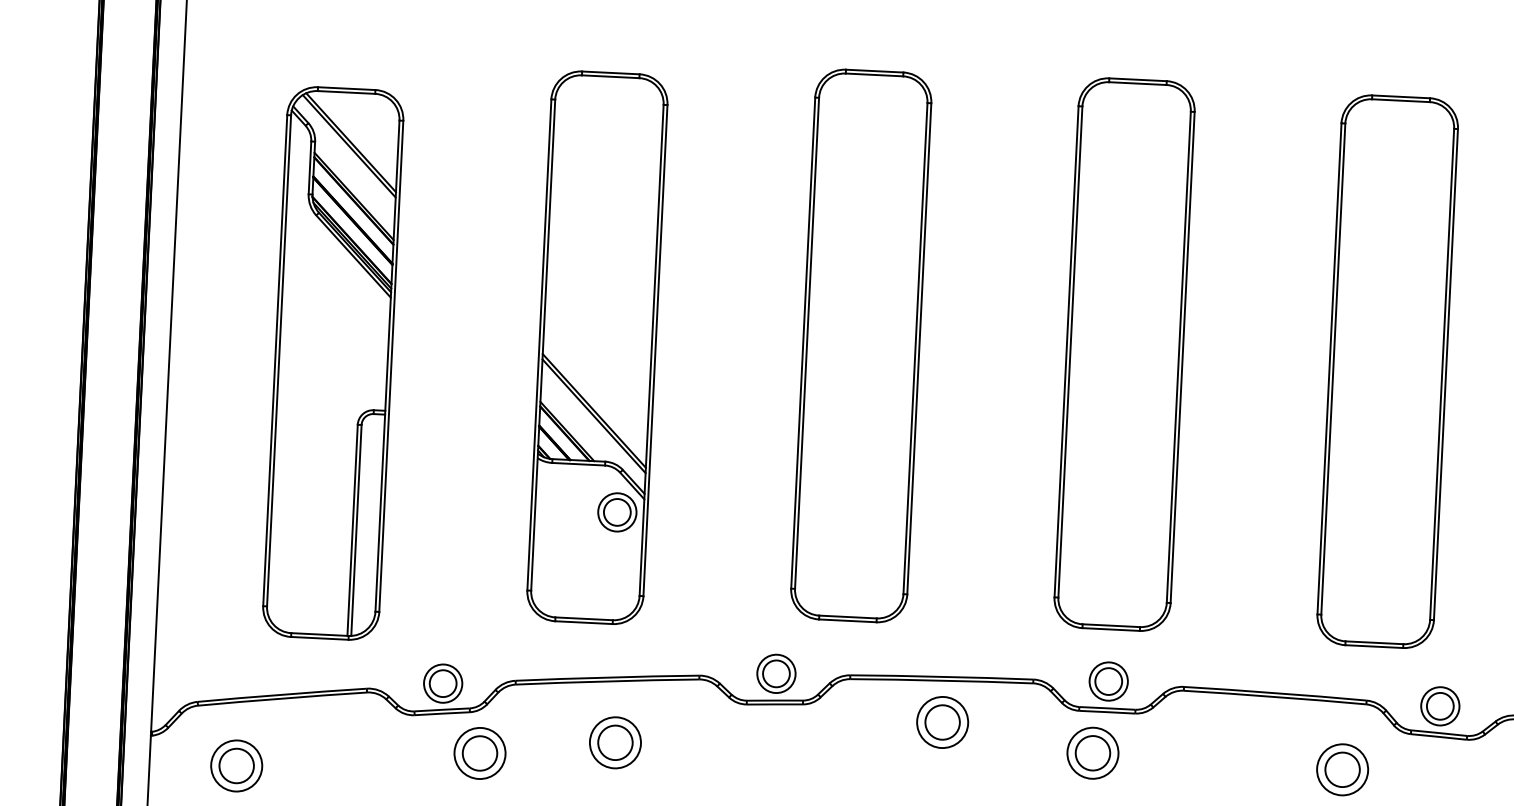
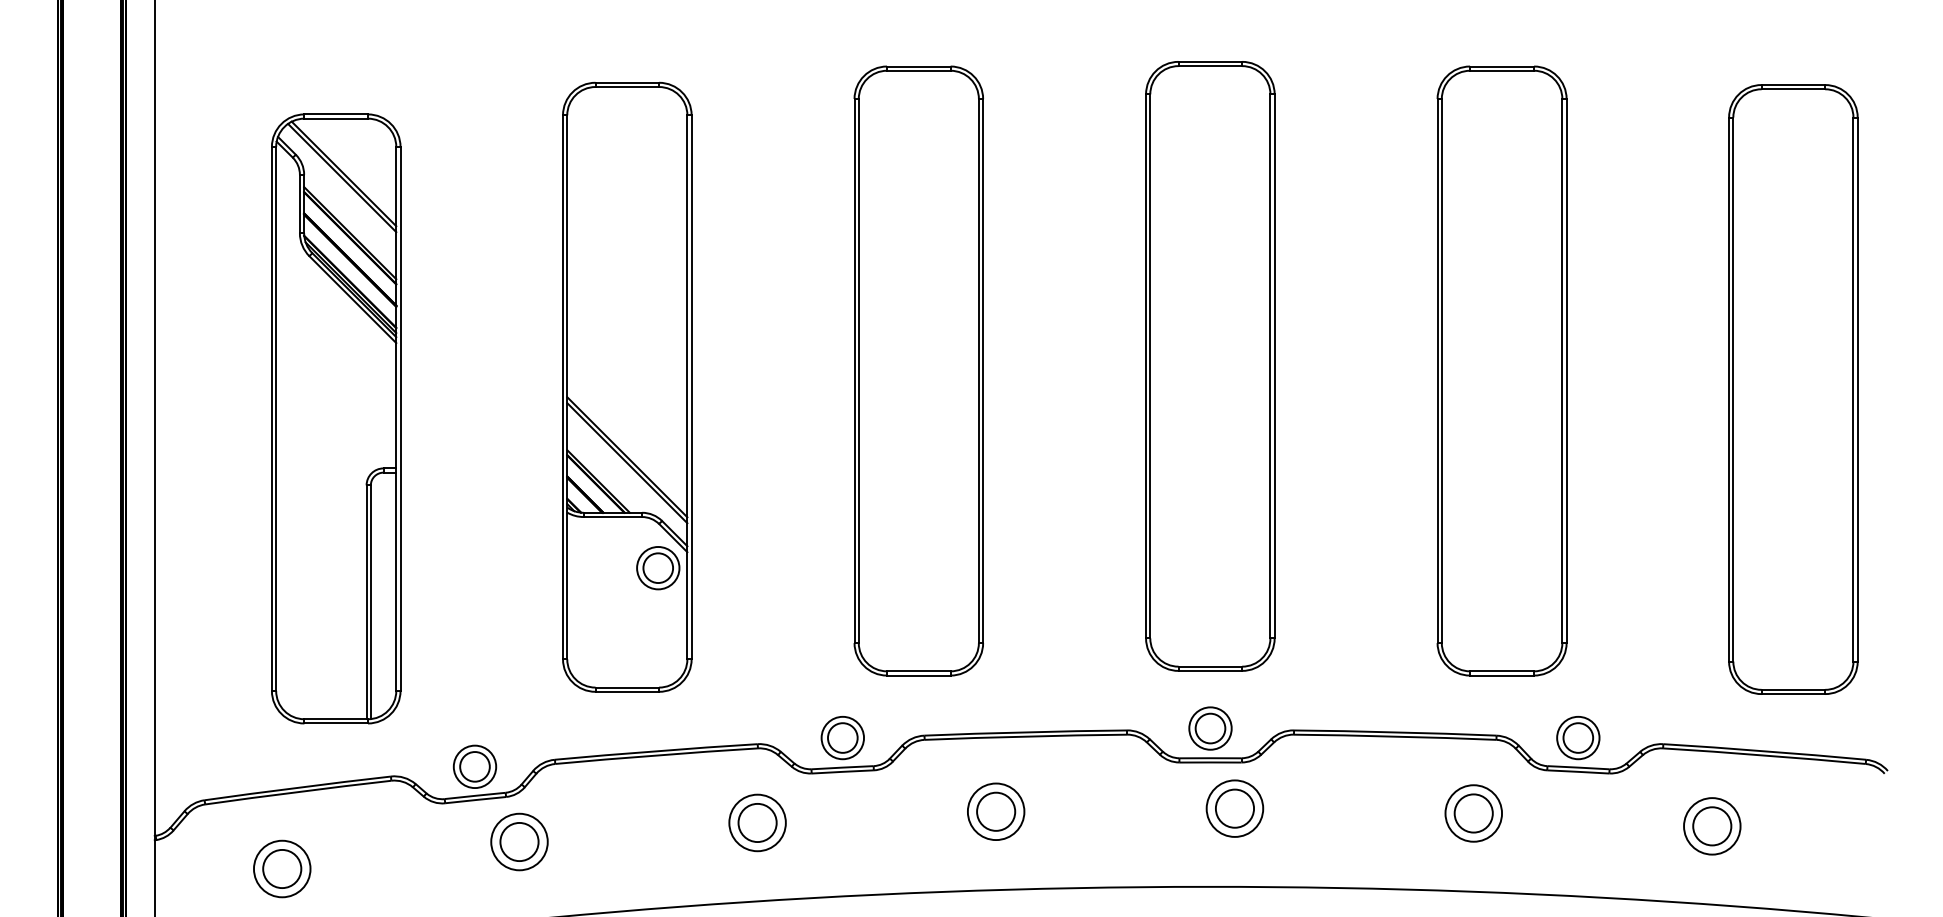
part: (942, 722) -> (996, 811), moved
part: (615, 742) -> (757, 822), moved
part: (1092, 753) -> (1234, 808), moved
part: (236, 765) -> (282, 868), moved

